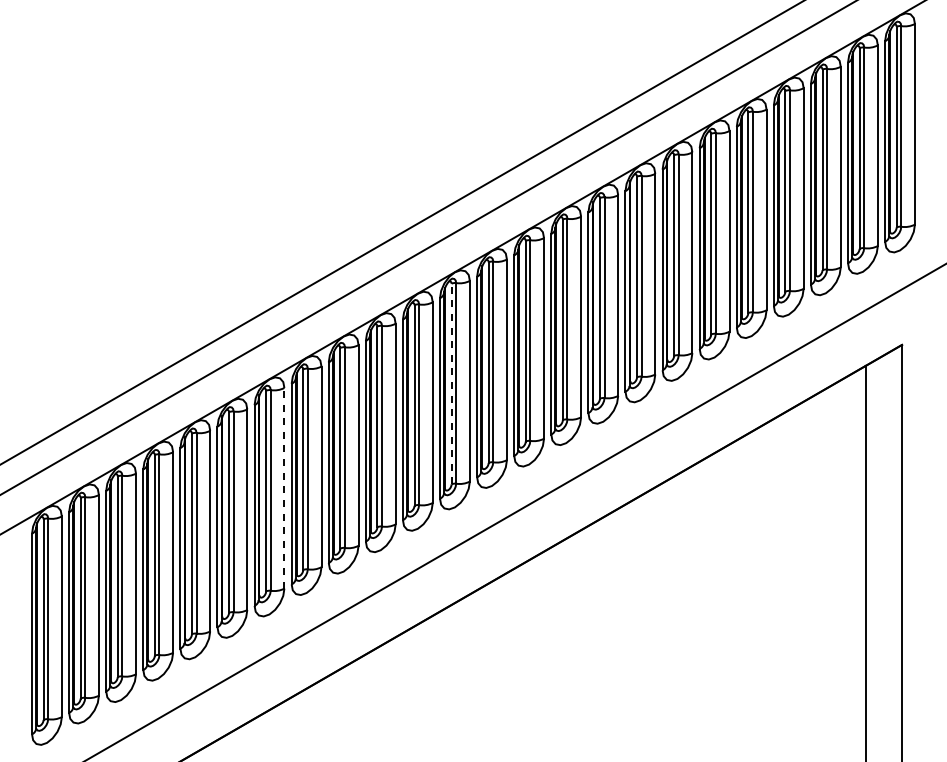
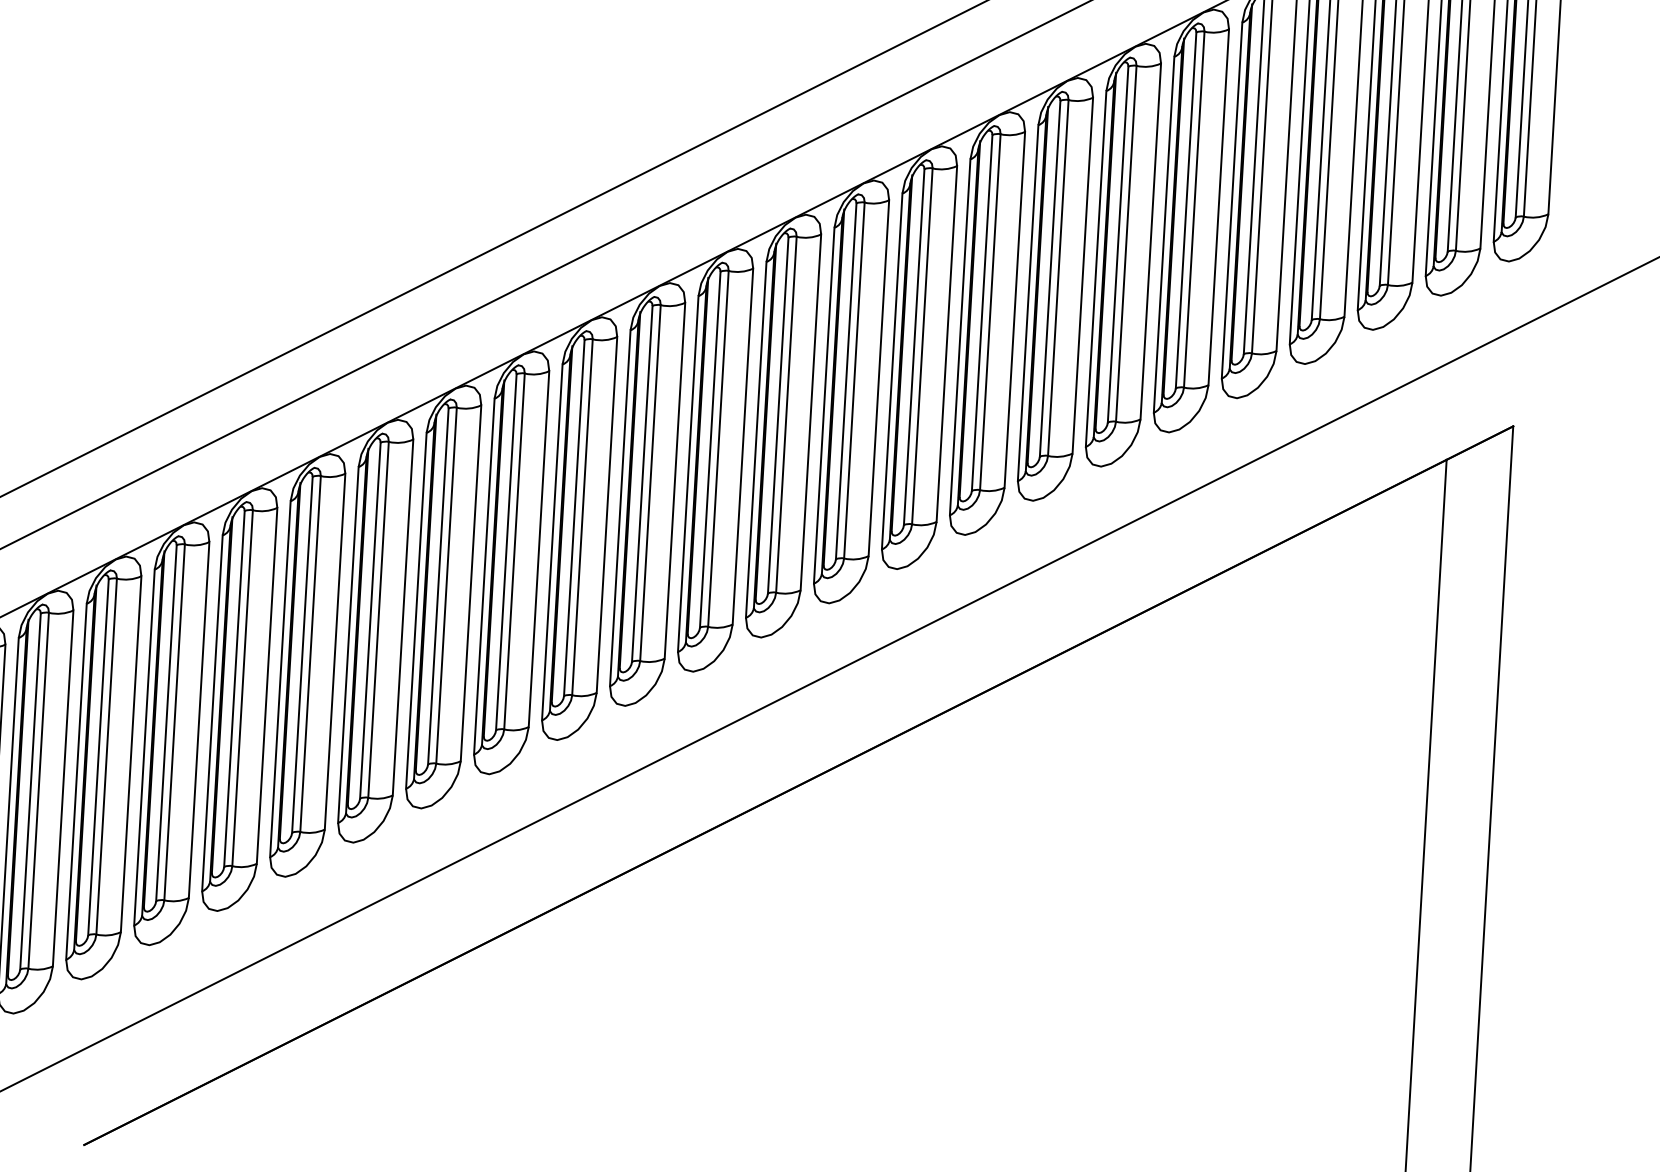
line: (451, 383) -> (710, 448), dashed -> solid
line: (284, 487) -> (403, 616), dashed -> solid

